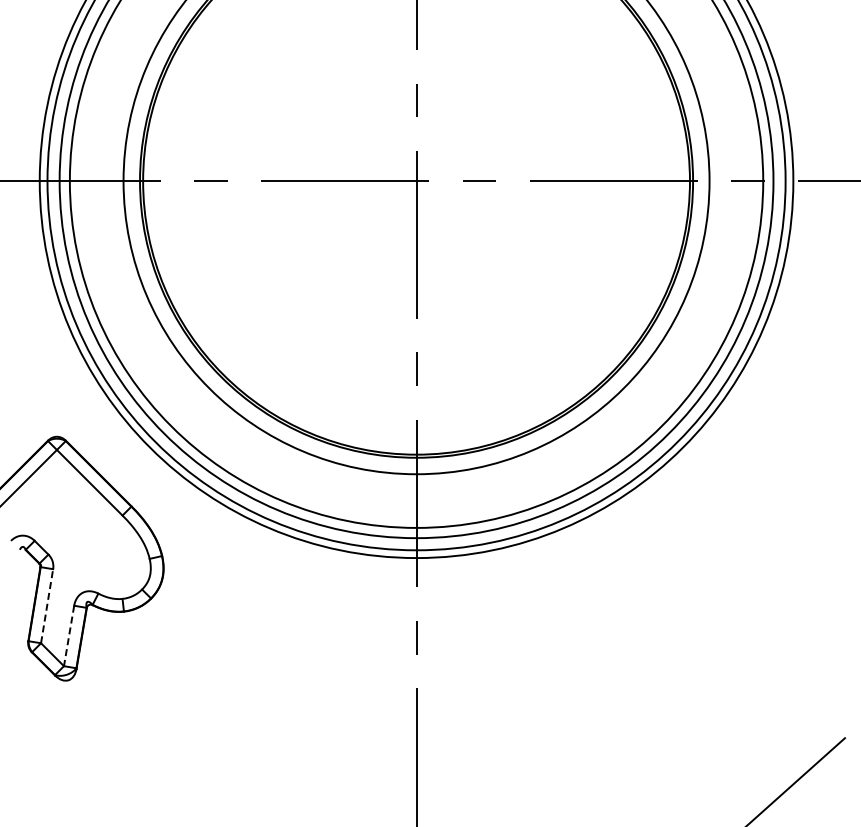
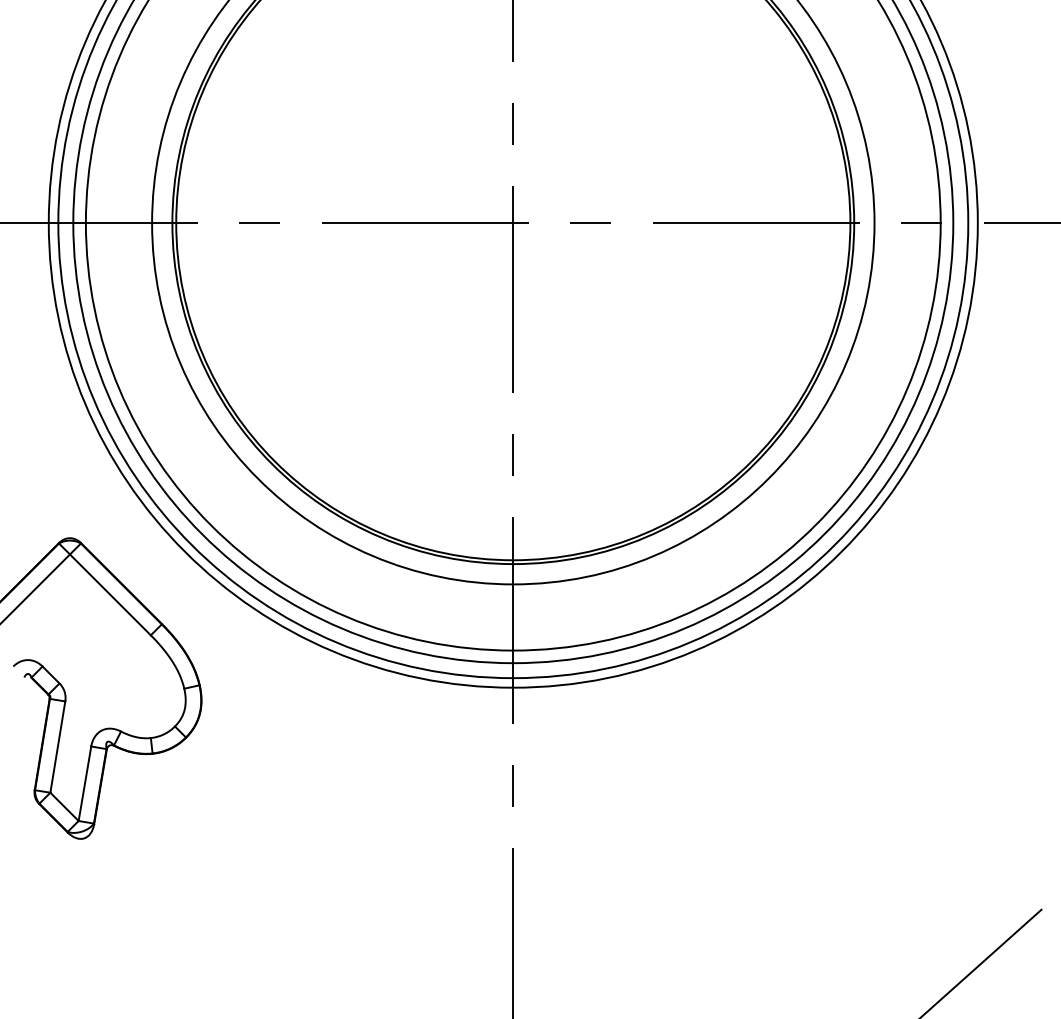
line: (47, 606) -> (58, 747), dashed -> solid
line: (69, 635) -> (85, 783), dashed -> solid

